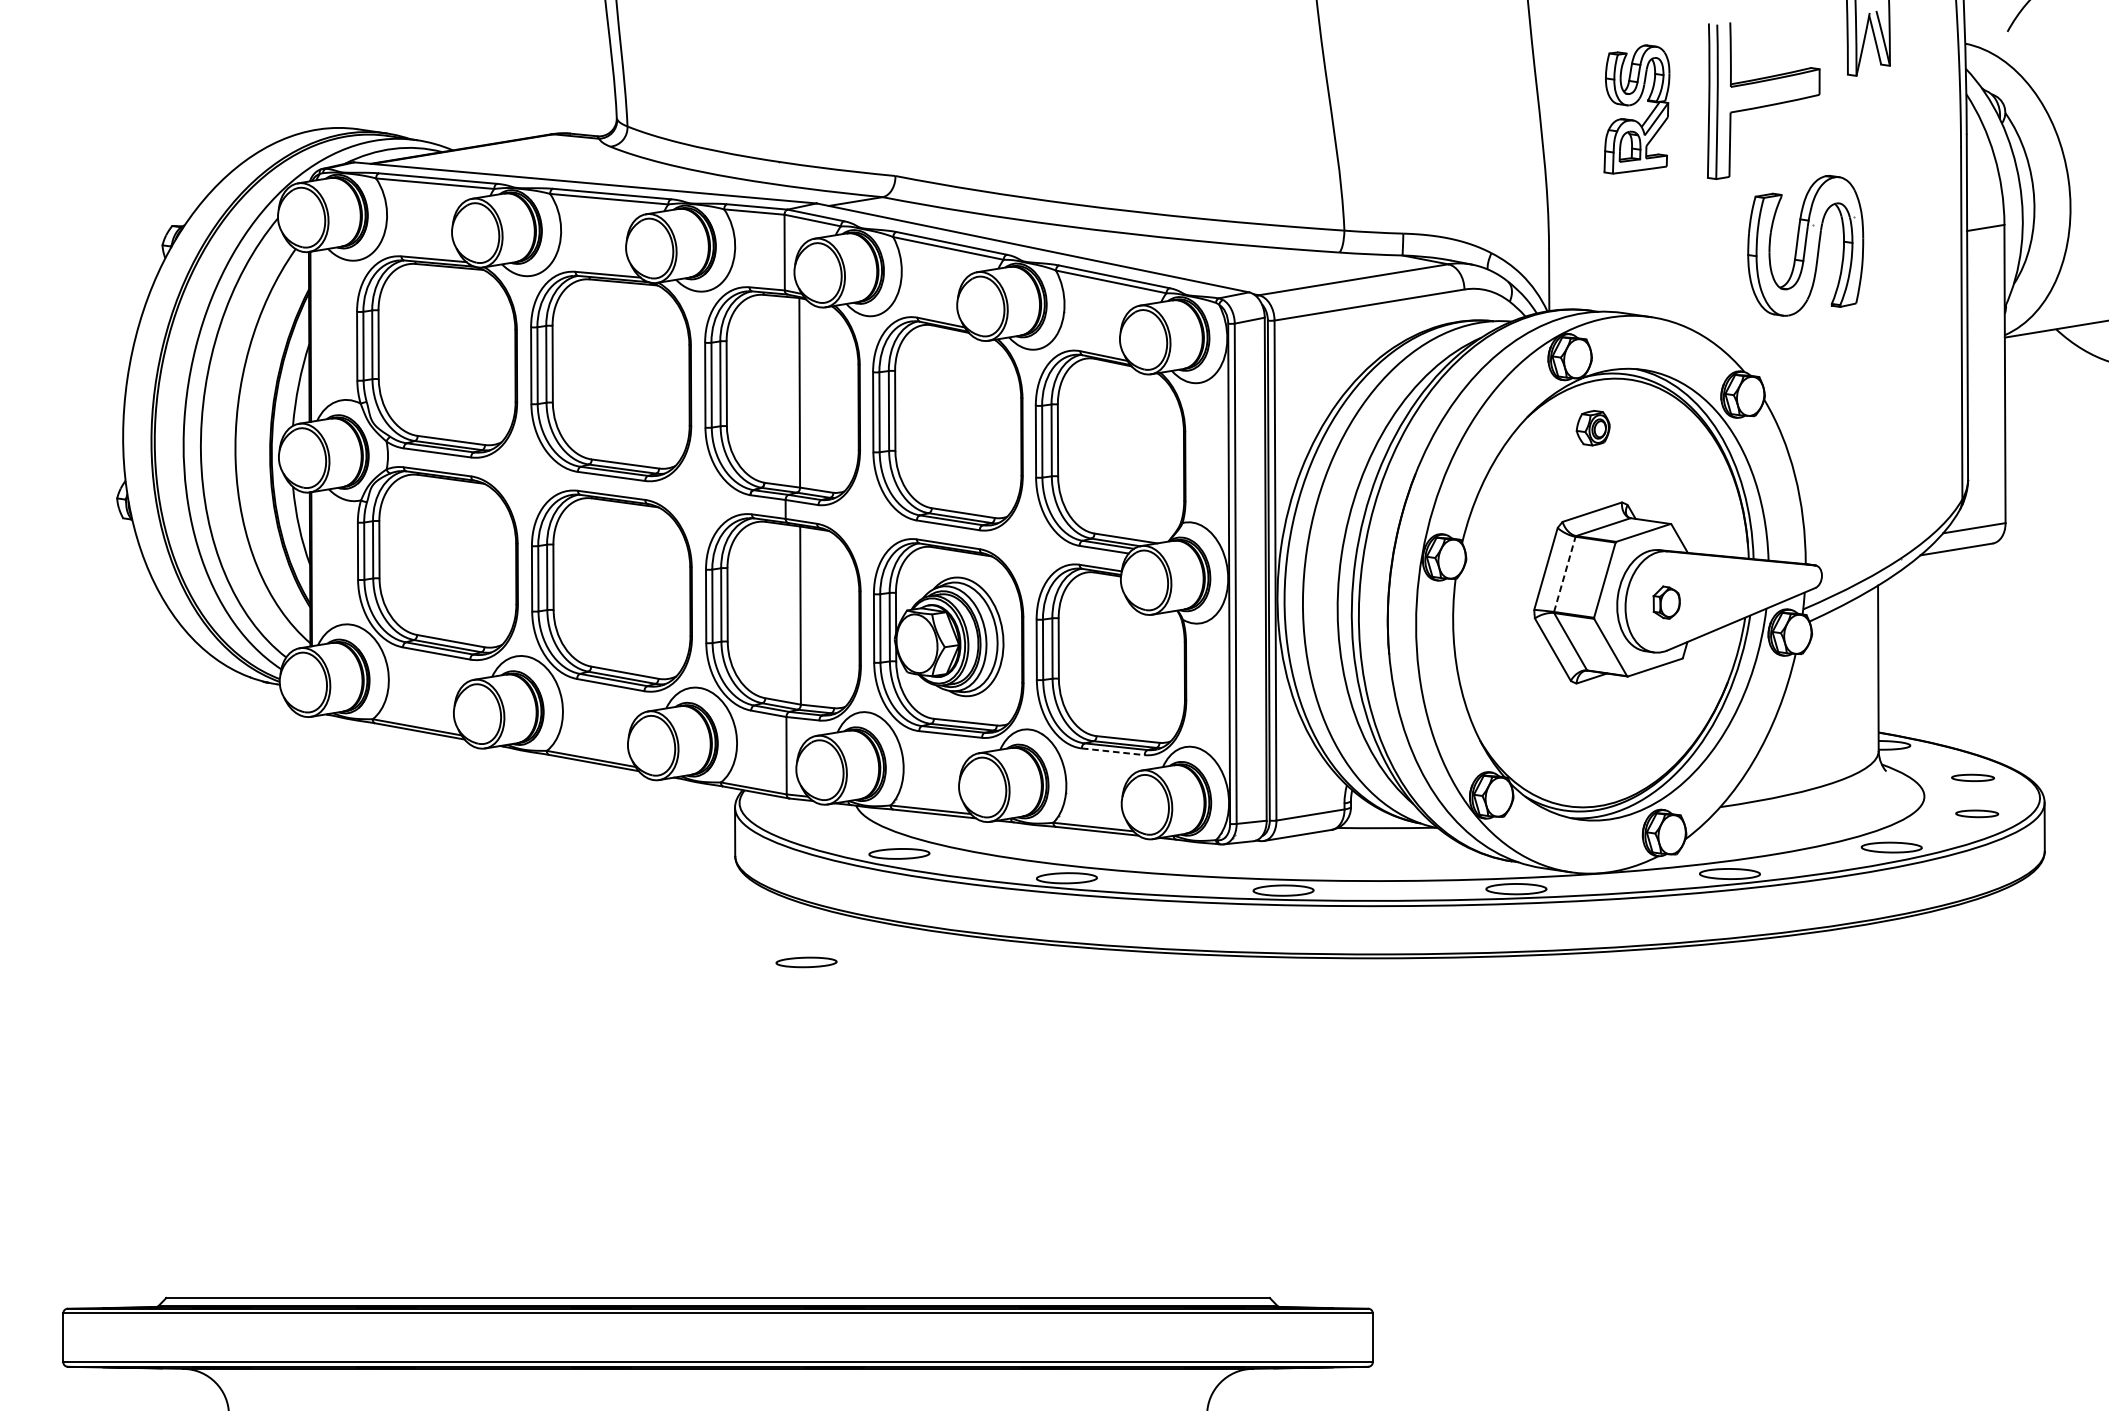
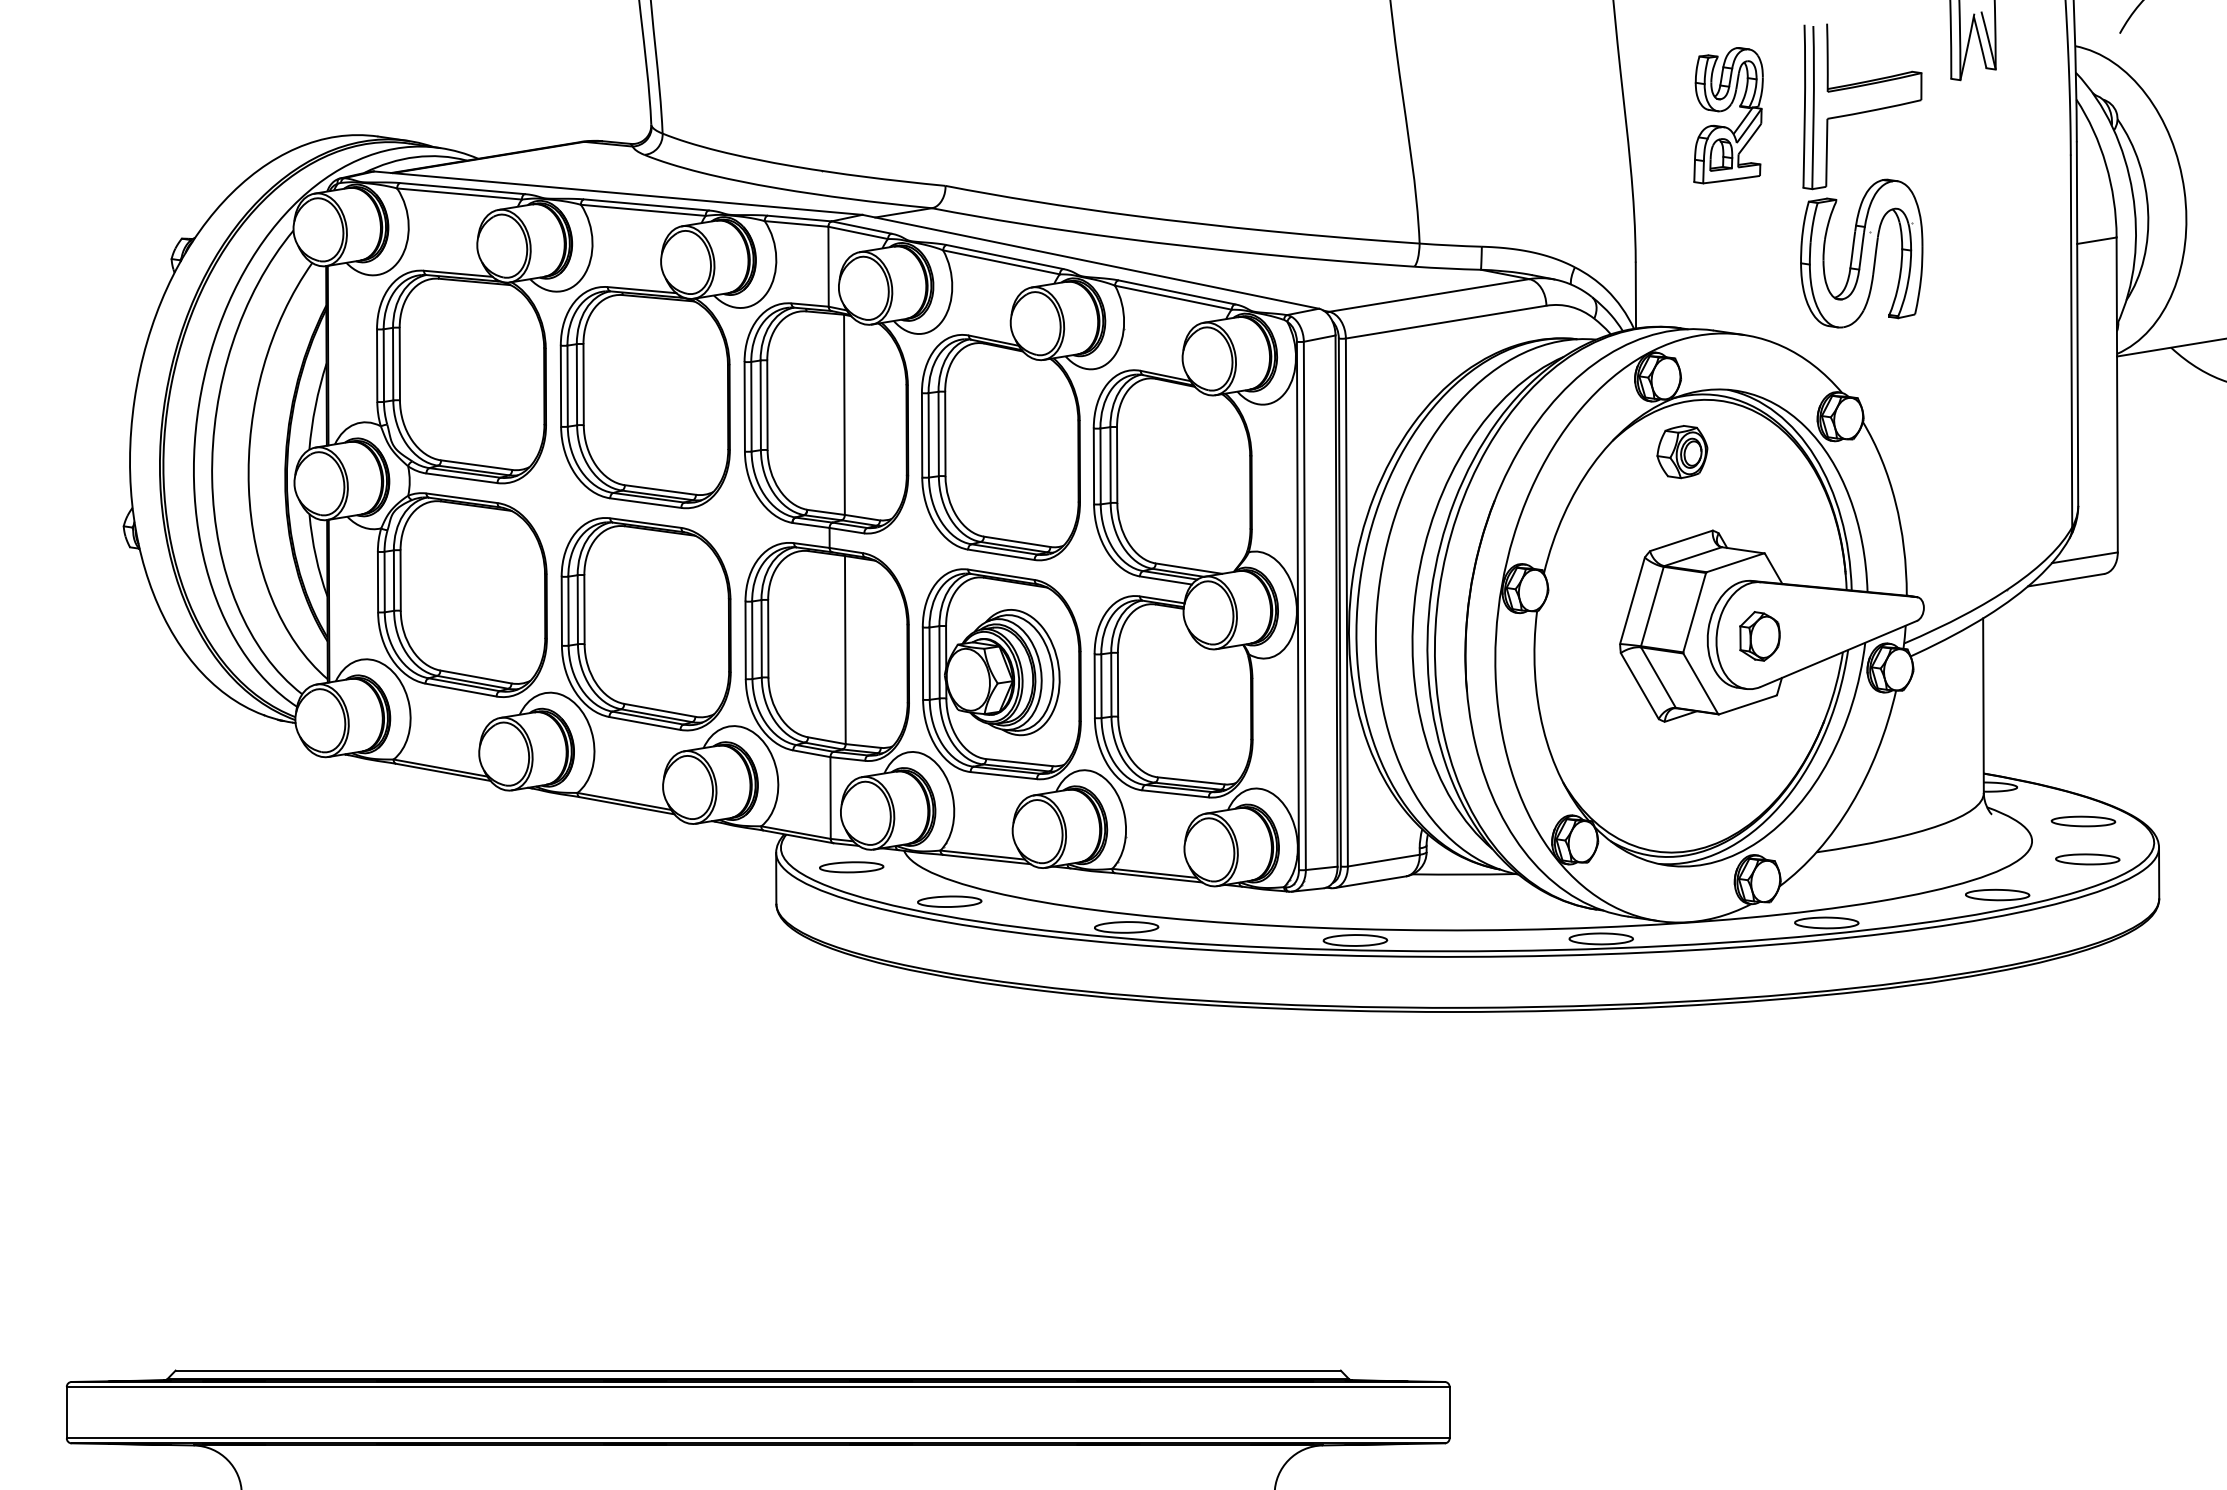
part: (1805, 245) -> (1861, 253), moved
part: (1593, 428) -> (1682, 452), size x1.43
line: (1564, 574) -> (1652, 606), dashed -> solid
part: (1666, 602) -> (1759, 636), size x1.43
line: (1114, 751) -> (1176, 793), dashed -> solid
part: (1973, 777) -> (2083, 821), size x1.43
part: (1976, 813) -> (2087, 859), size x1.43
part: (806, 962) -> (851, 867), moved

